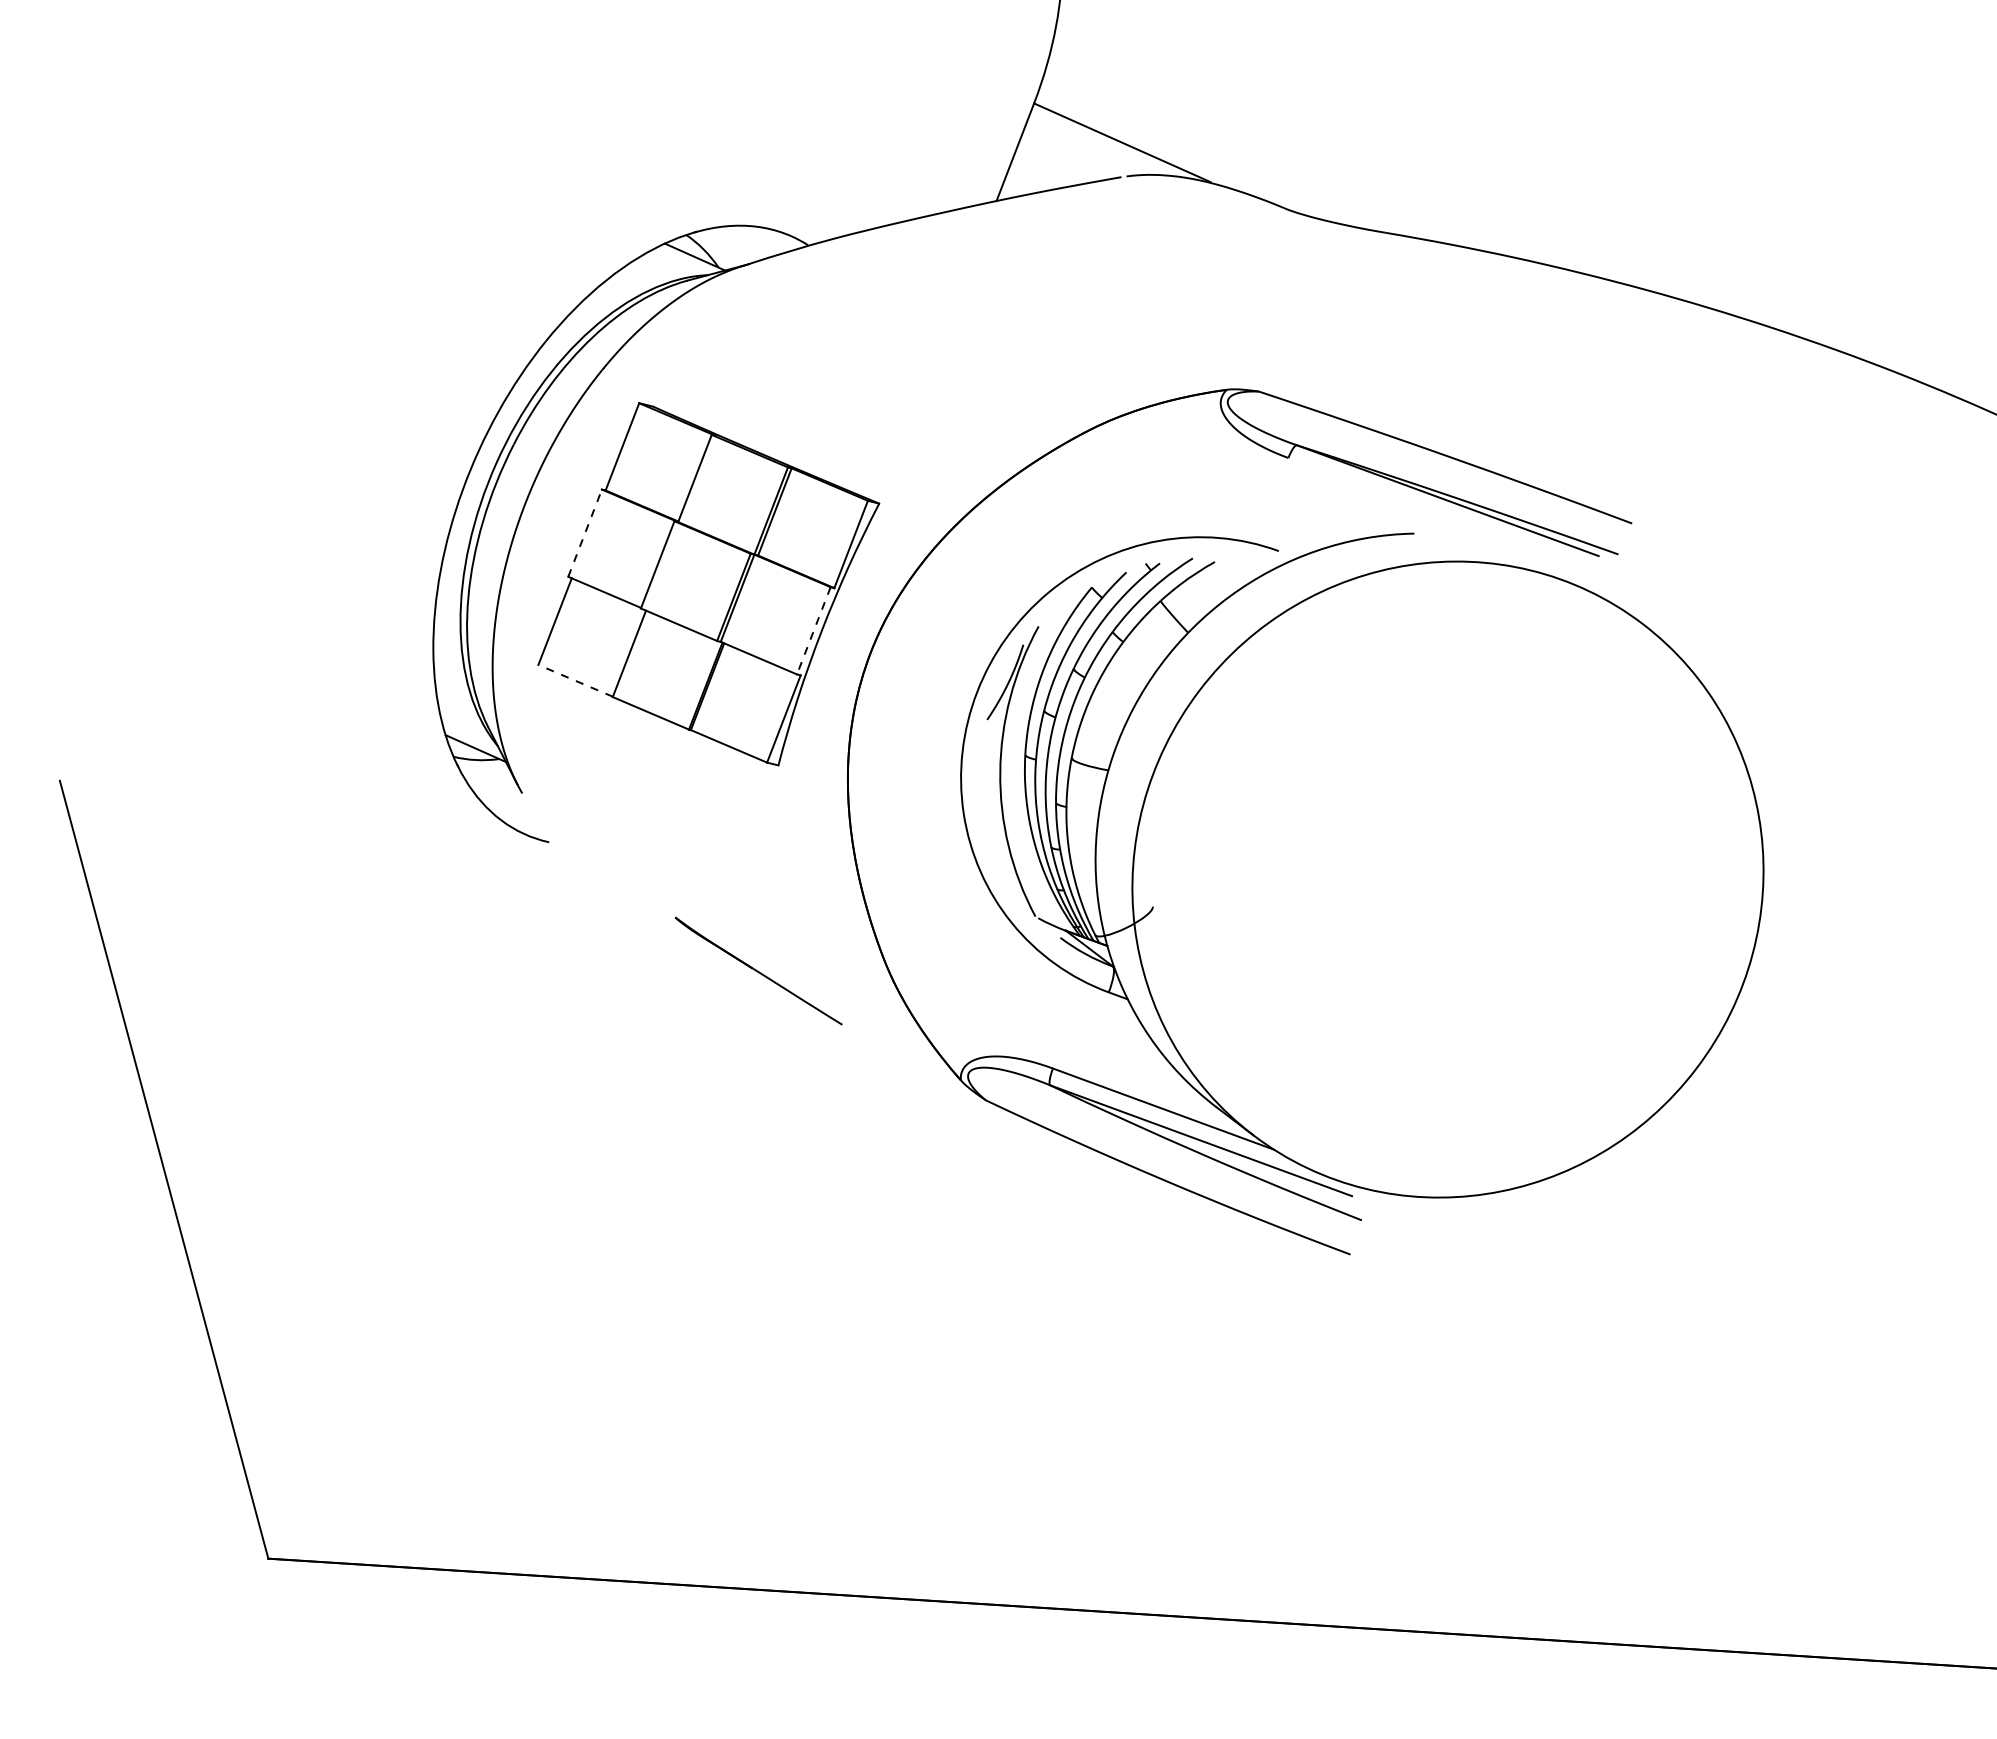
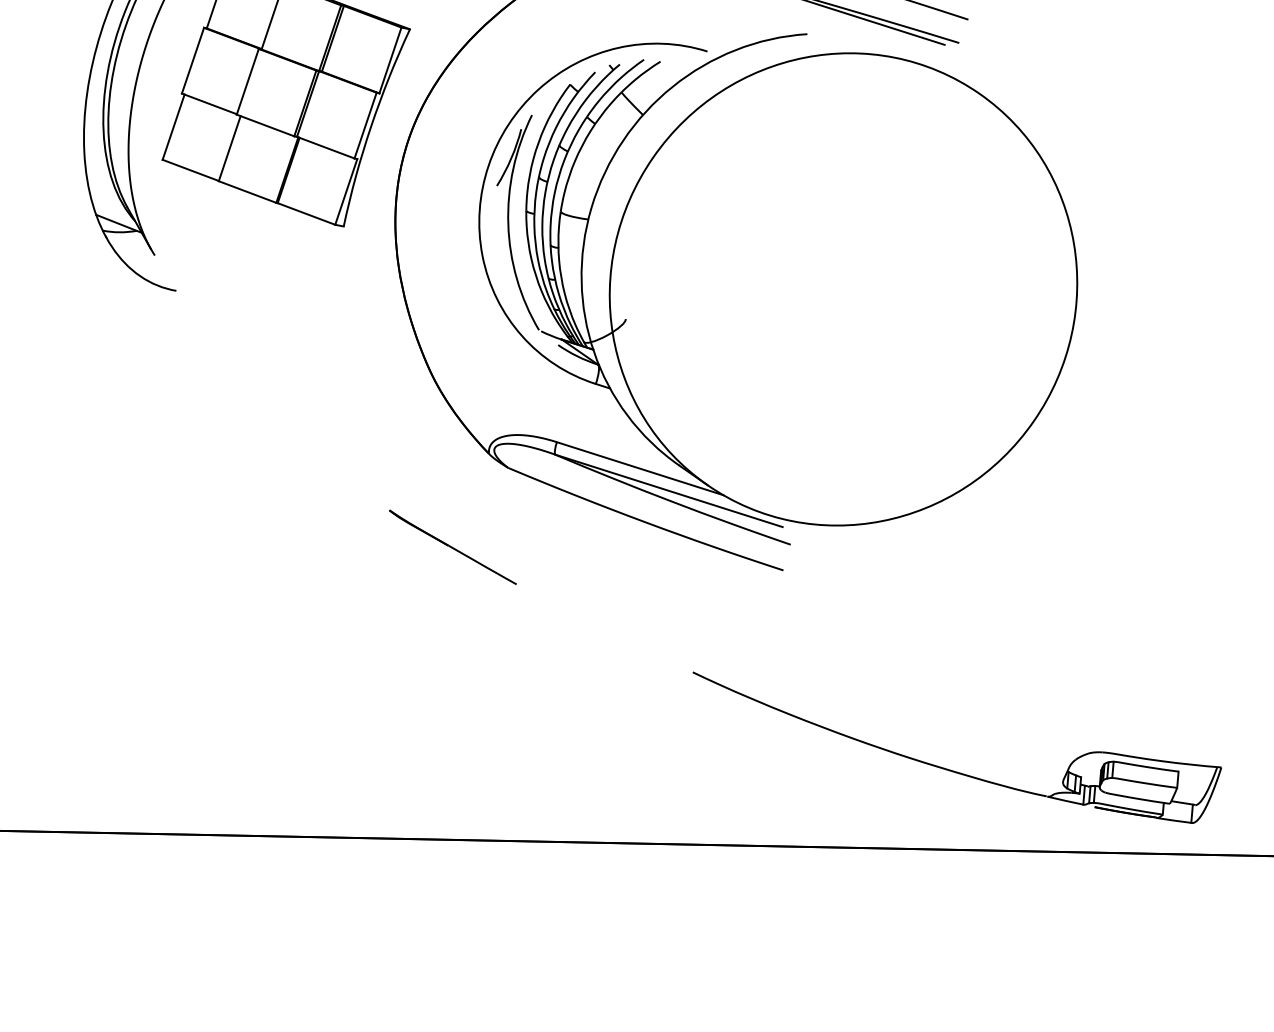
line: (585, 533) -> (193, 60), dashed -> solid
line: (813, 630) -> (365, 125), dashed -> solid
line: (575, 680) -> (190, 170), dashed -> solid
part: (758, 970) -> (452, 546), moved
part: (1565, 1533) -> (951, 770), added

